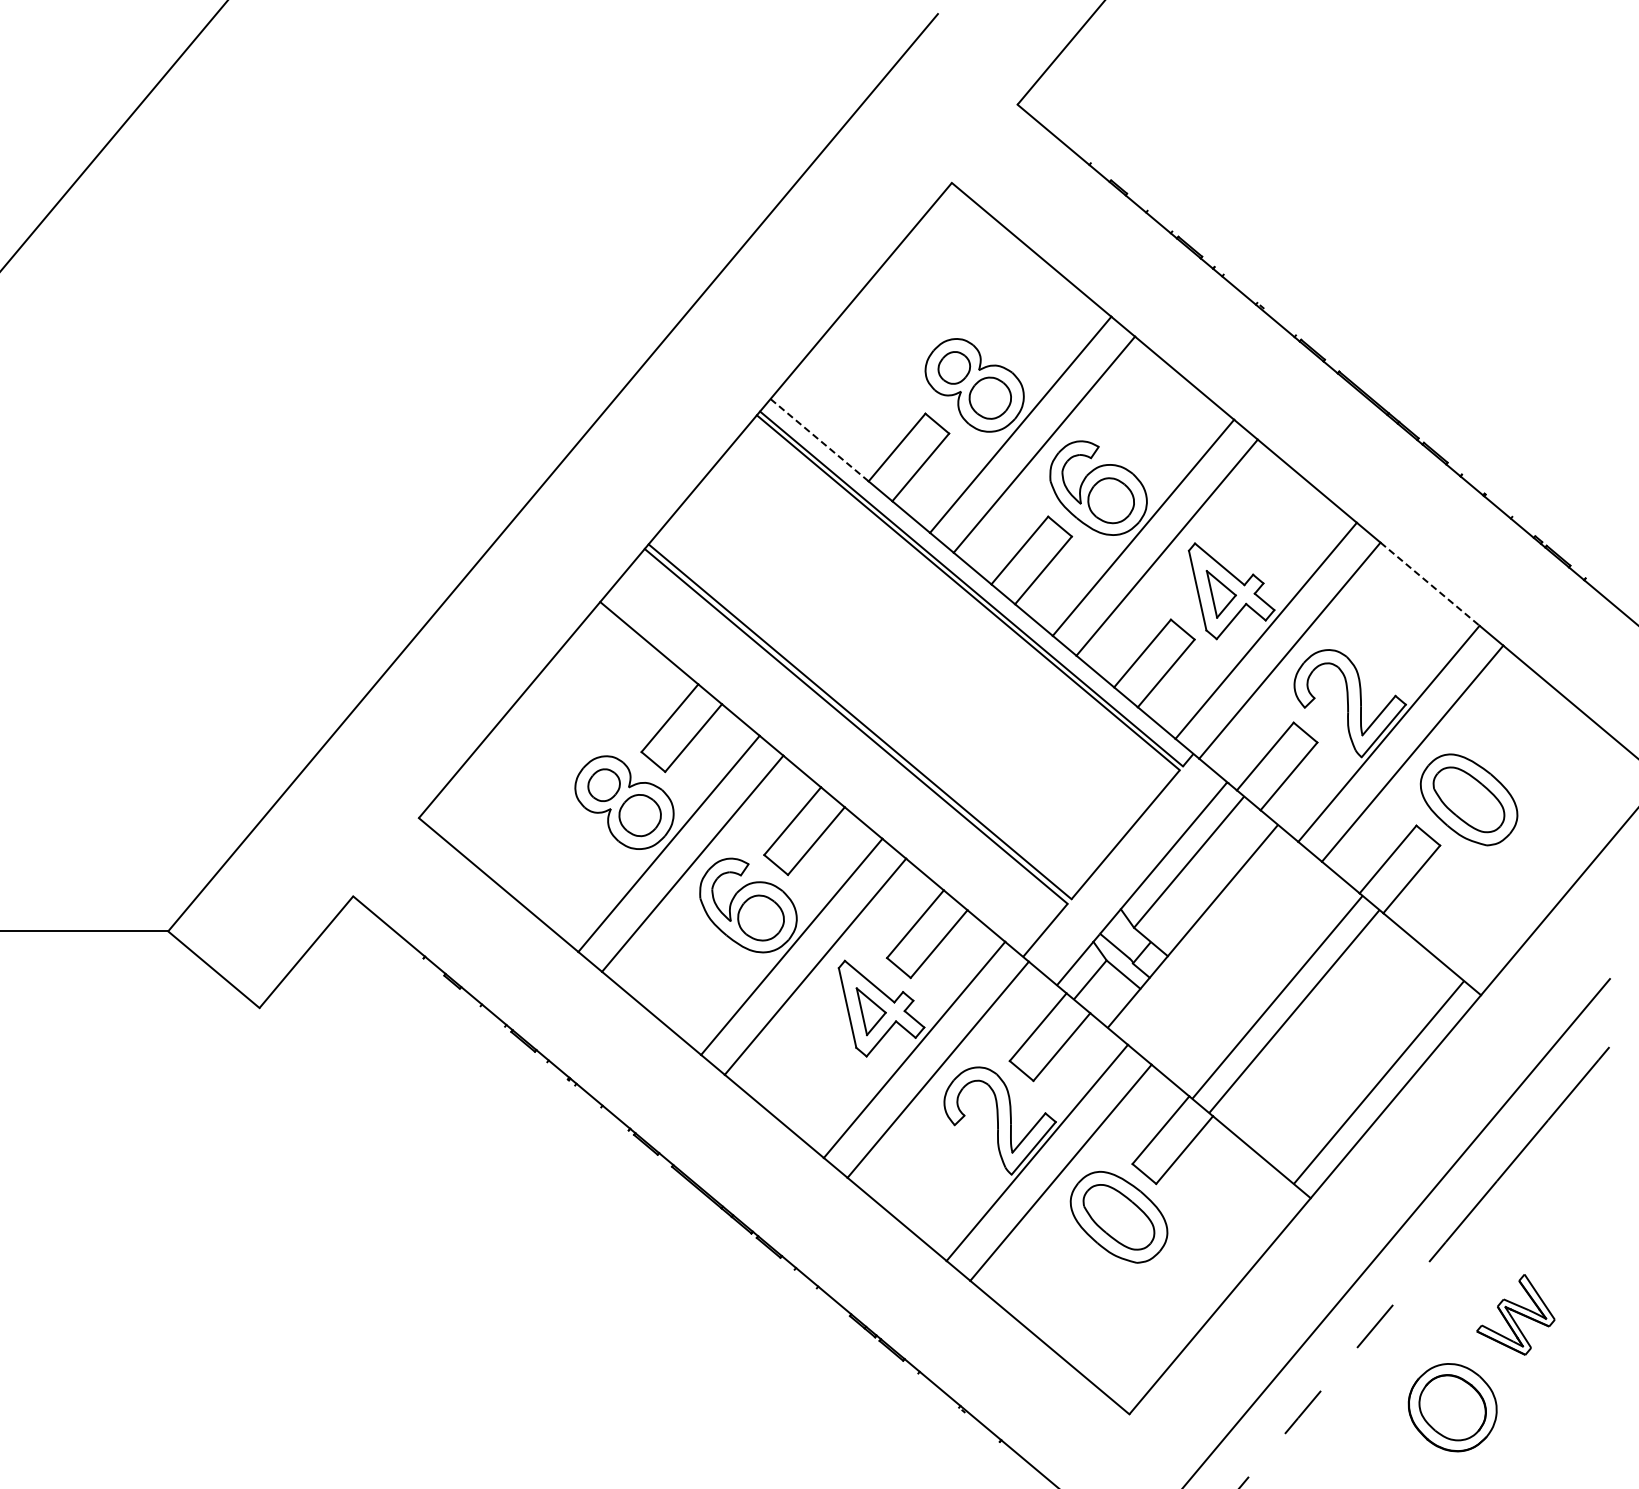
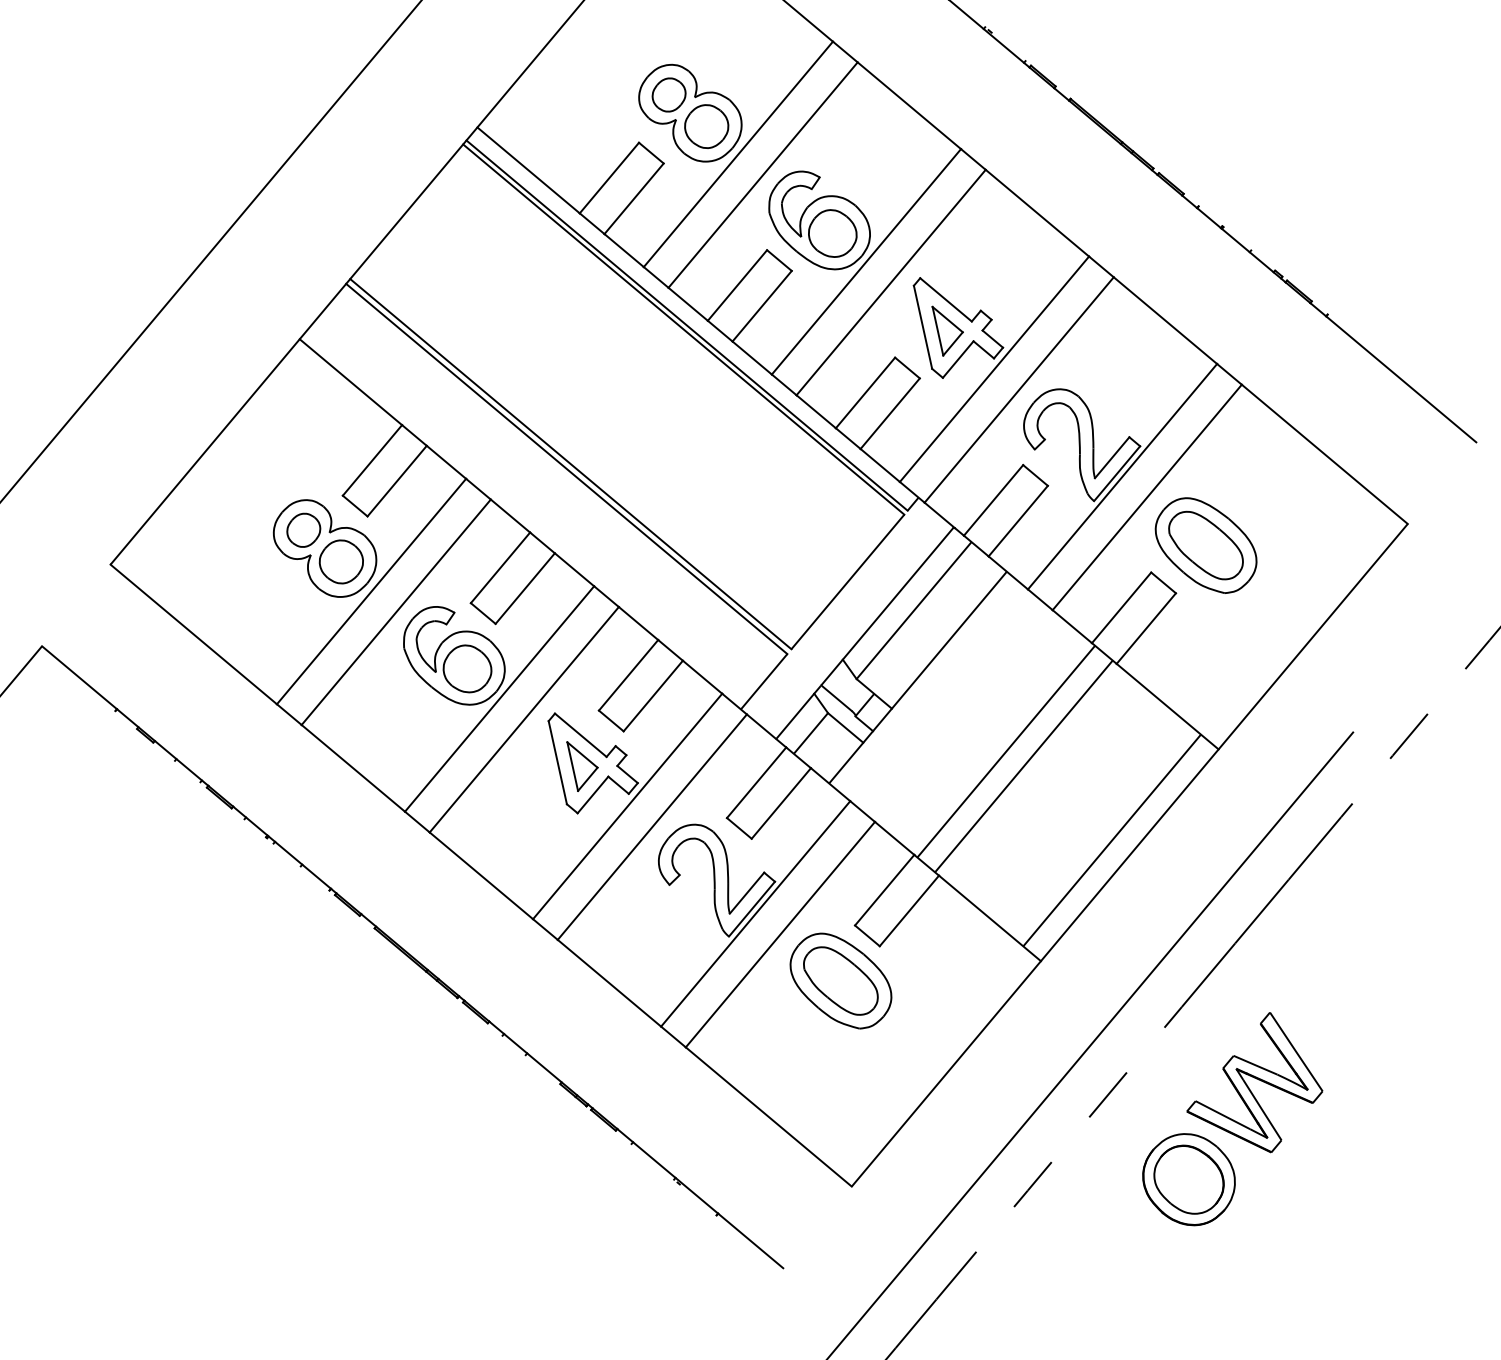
line: (819, 439) -> (528, 169), dashed -> solid
line: (1430, 584) -> (1165, 320), dashed -> solid
part: (1515, 1314) -> (1254, 1082), size x1.67

